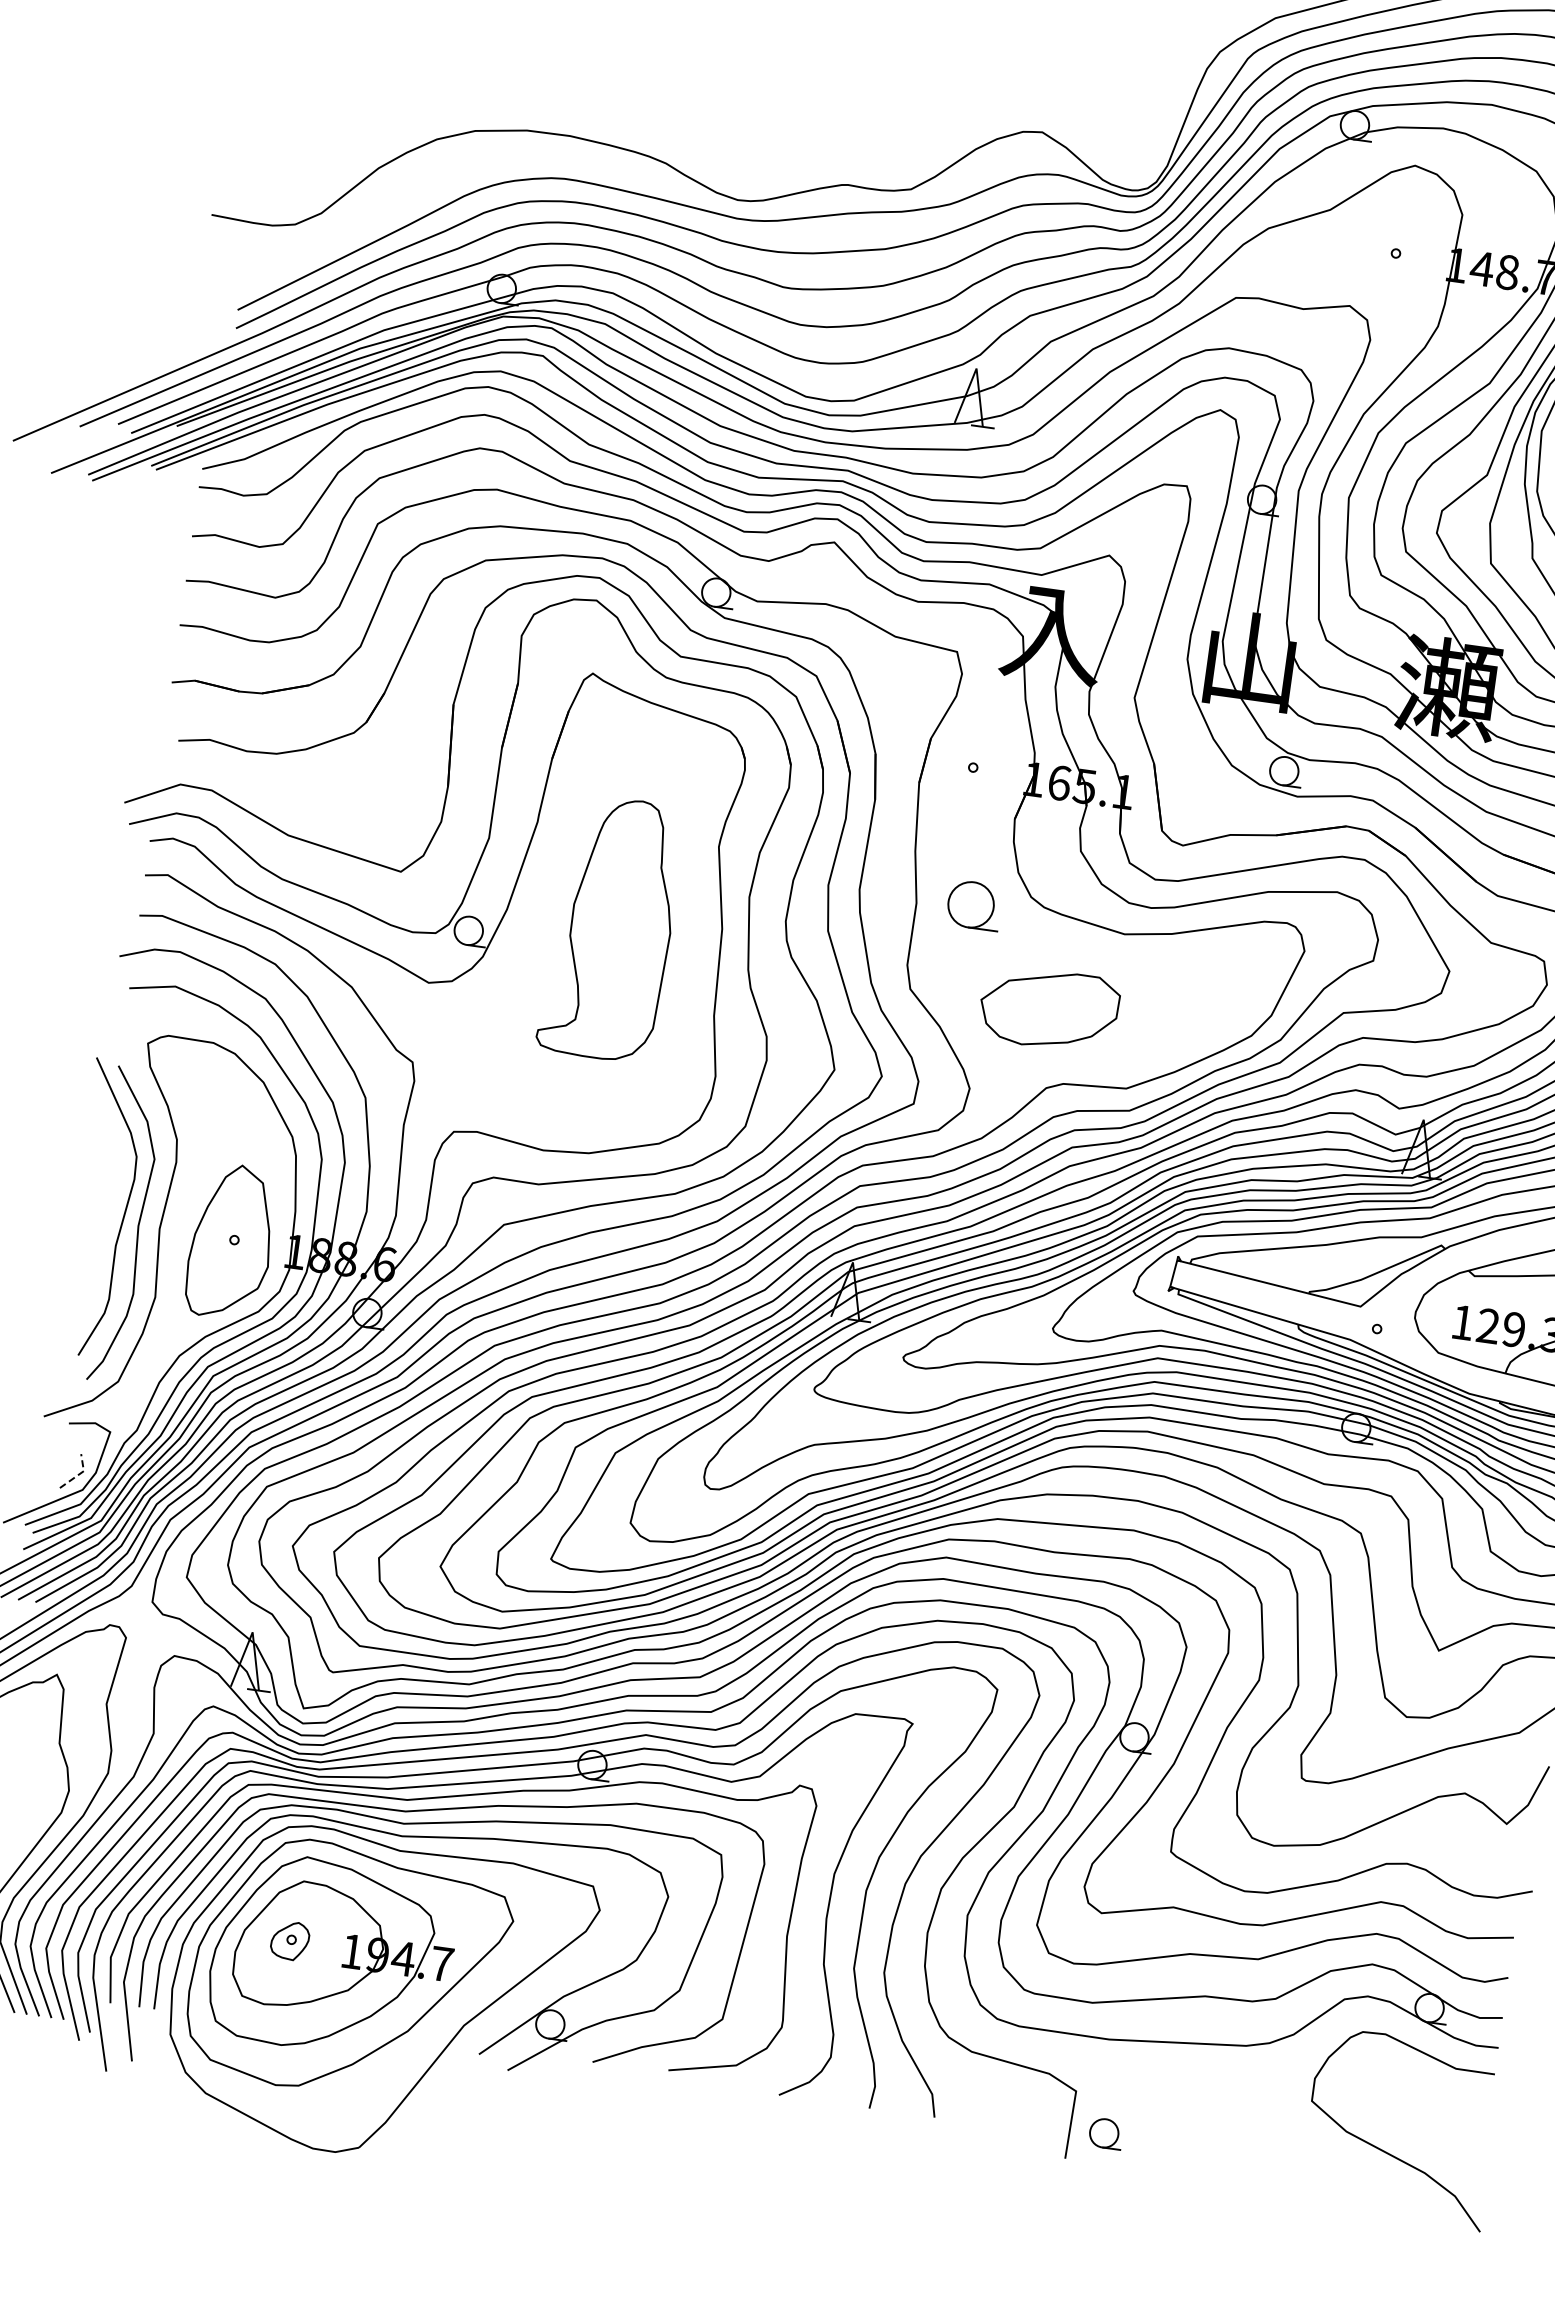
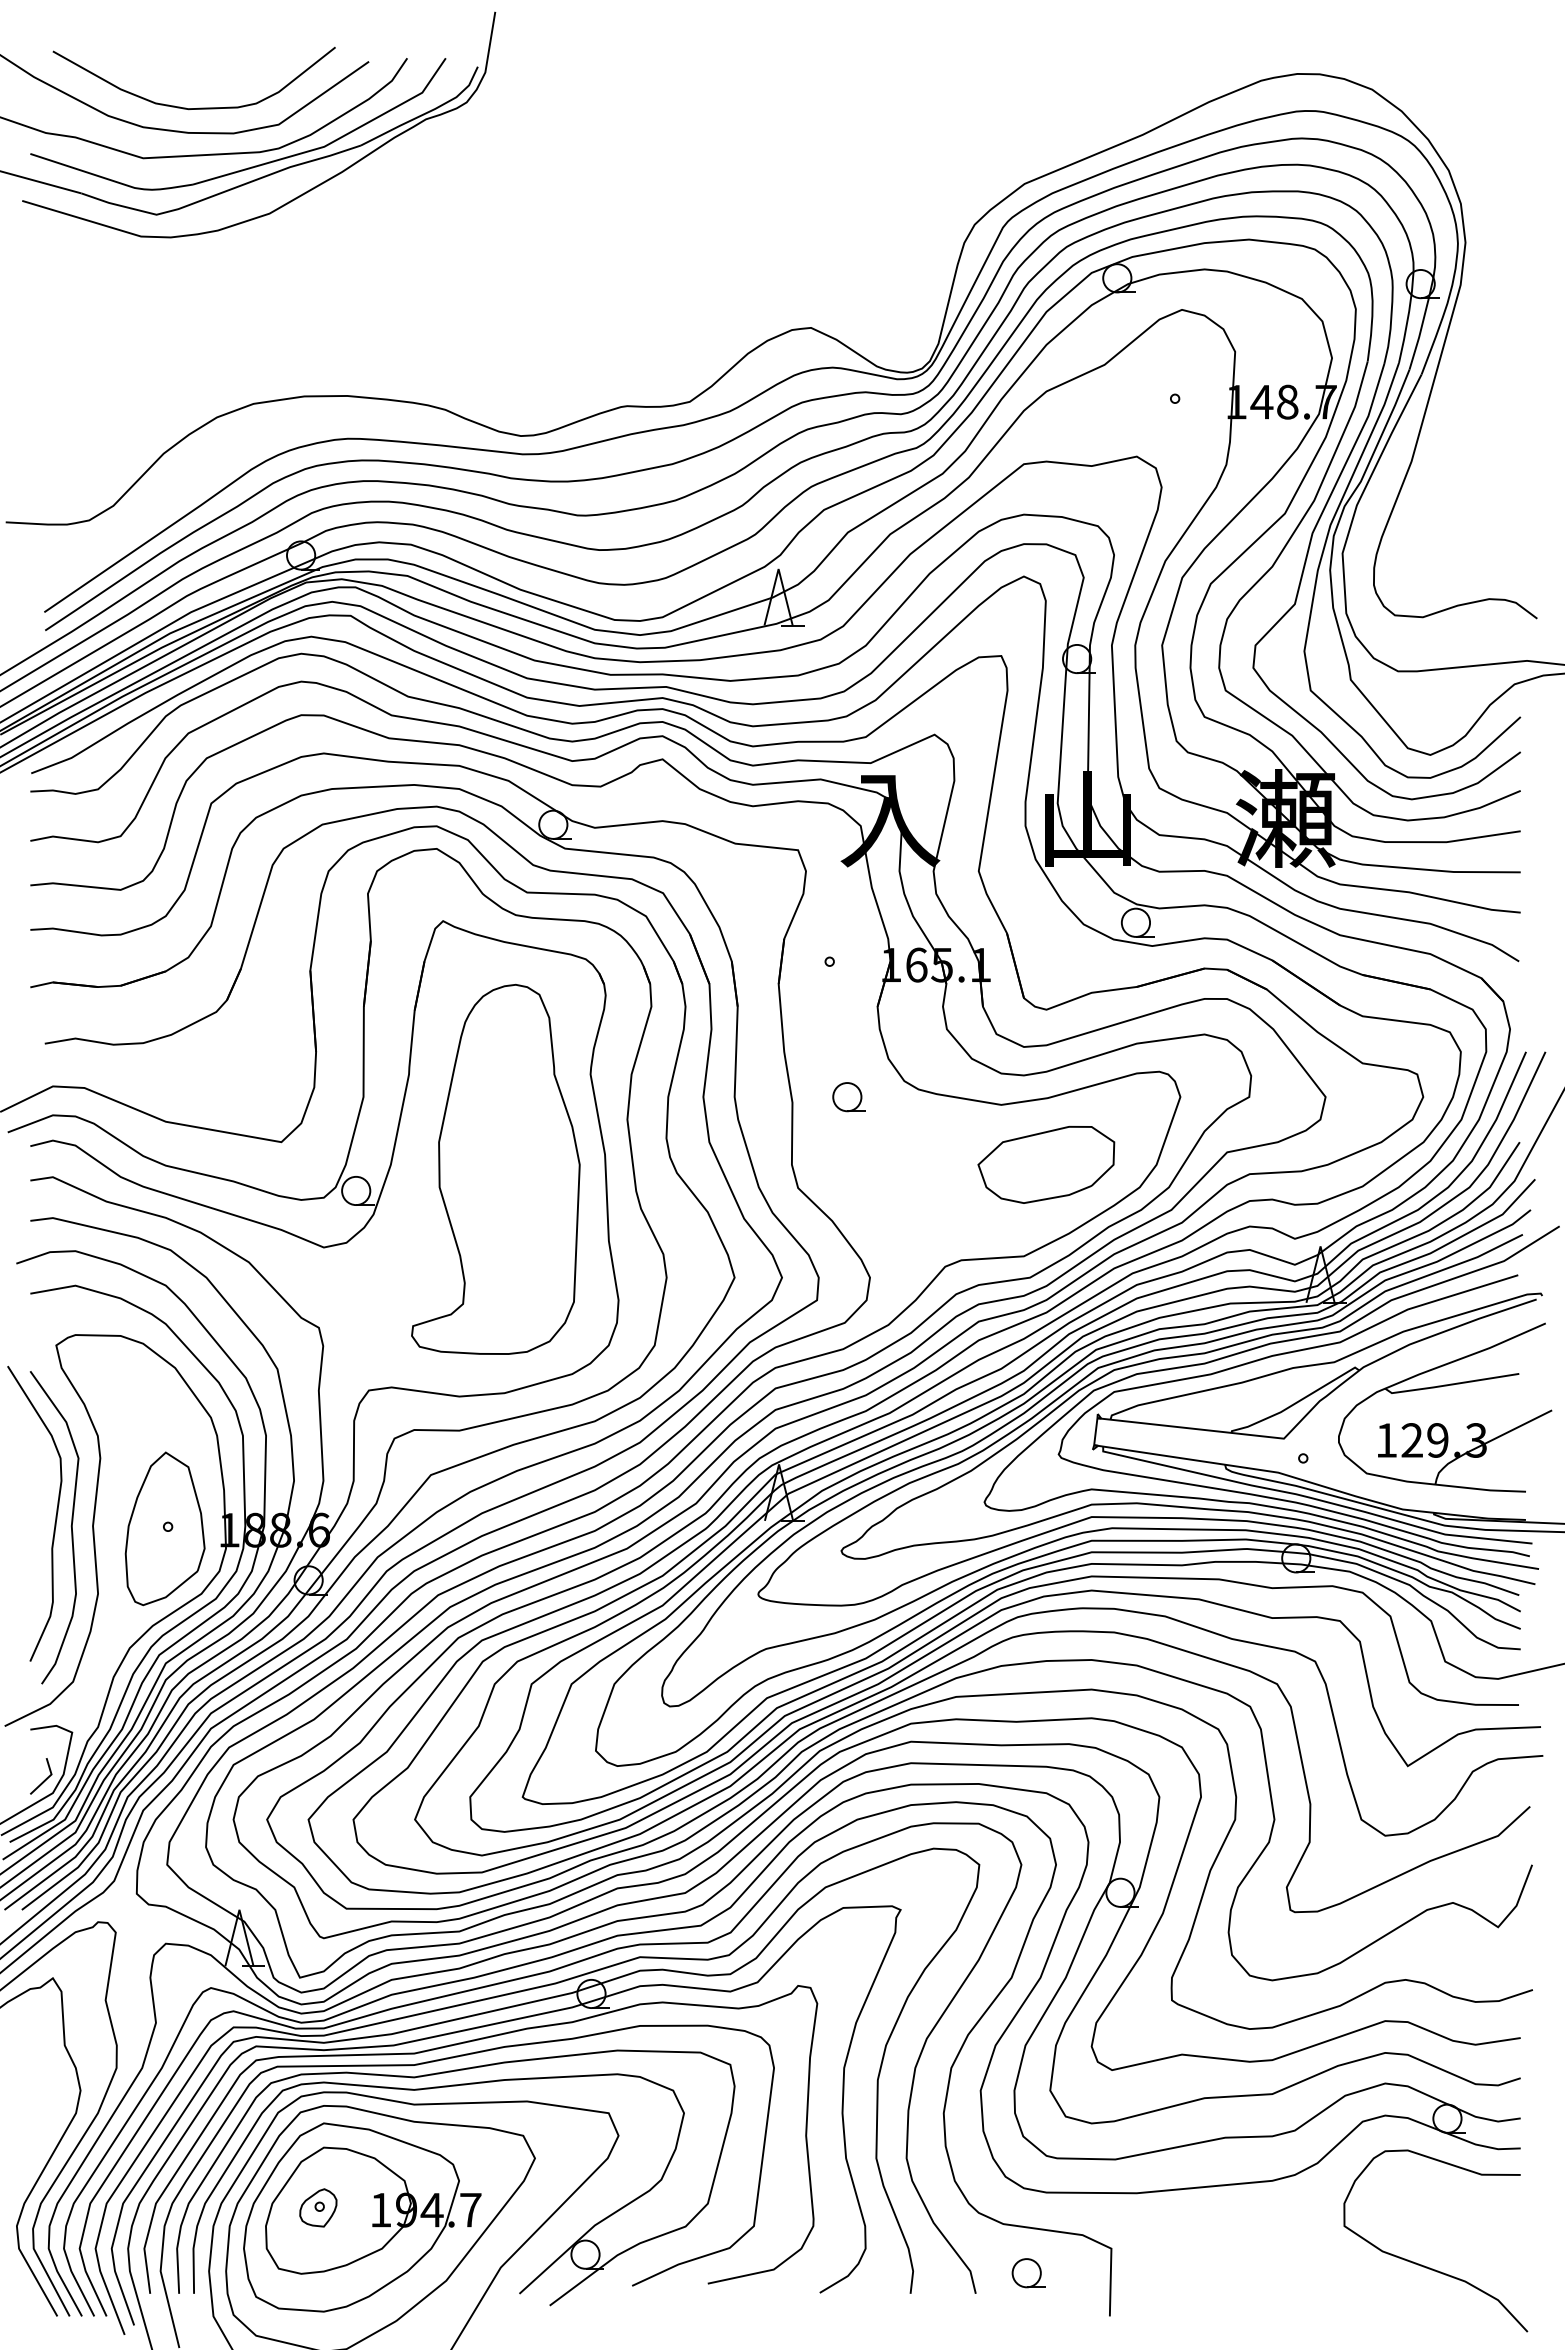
part: (973, 905) -> (848, 1097), size x0.62
part: (610, 927) -> (495, 1168), size x1.43
part: (1049, 1008) -> (1046, 1164), moved
line: (80, 1473) -> (48, 1777), dashed -> solid
part: (1105, 2133) -> (1028, 2273), moved

